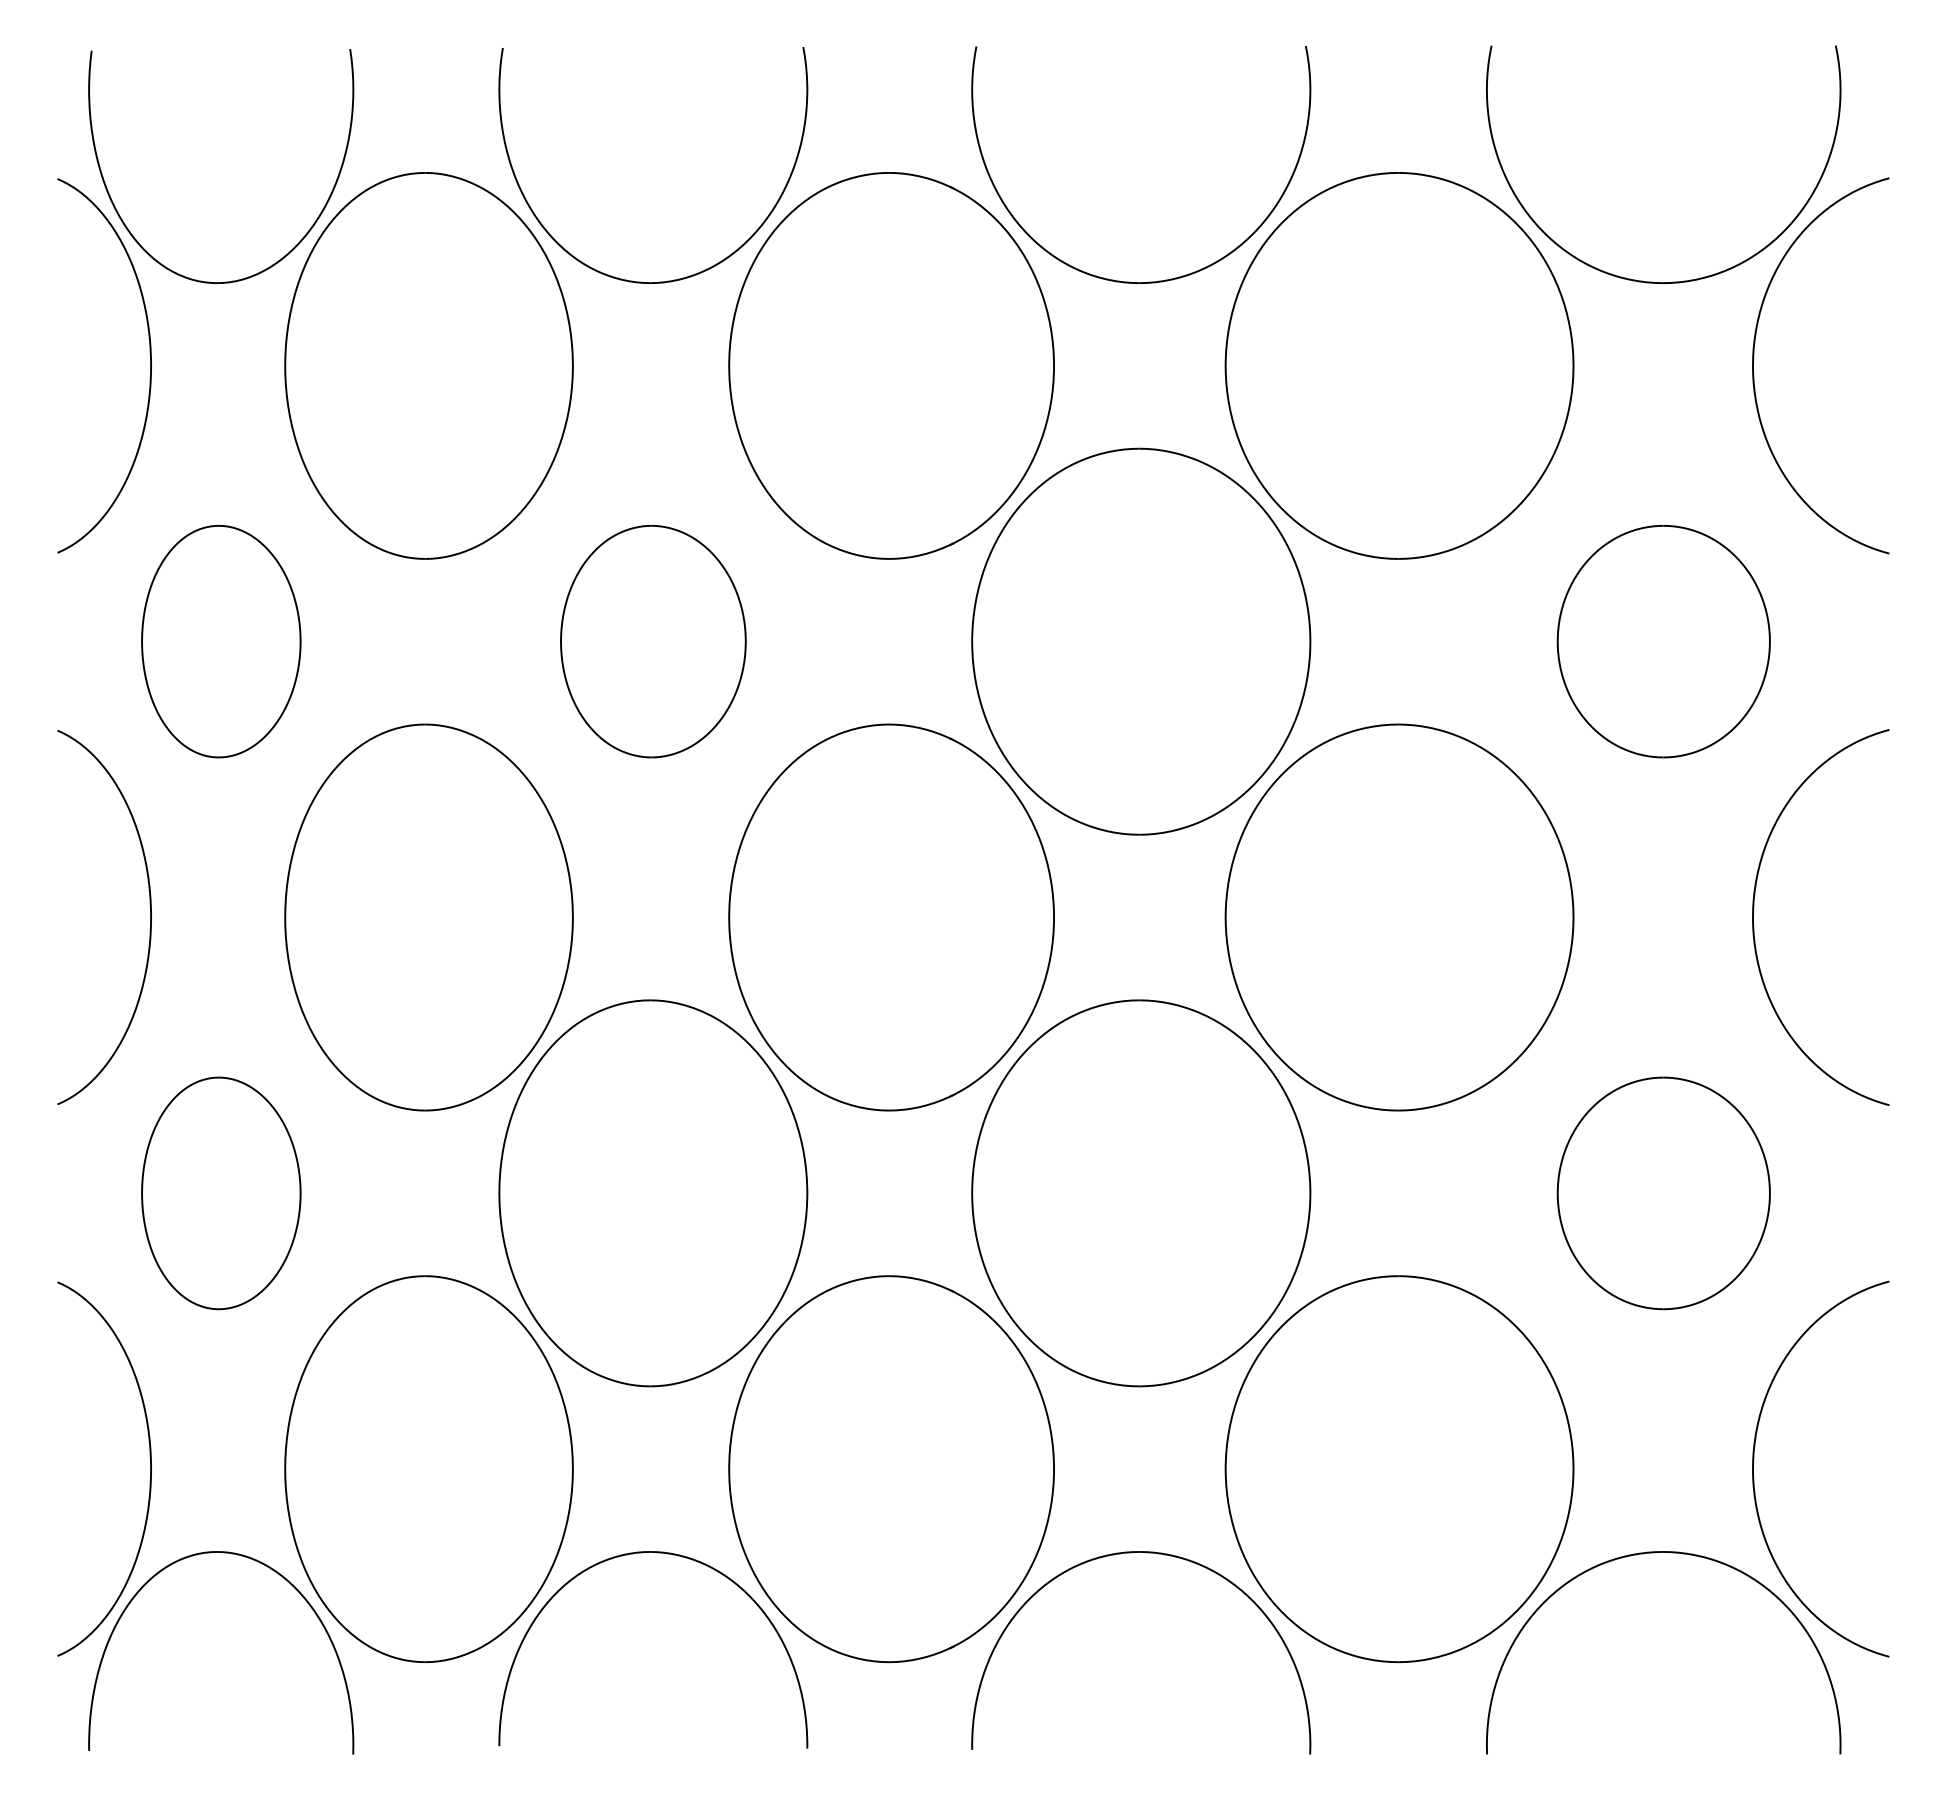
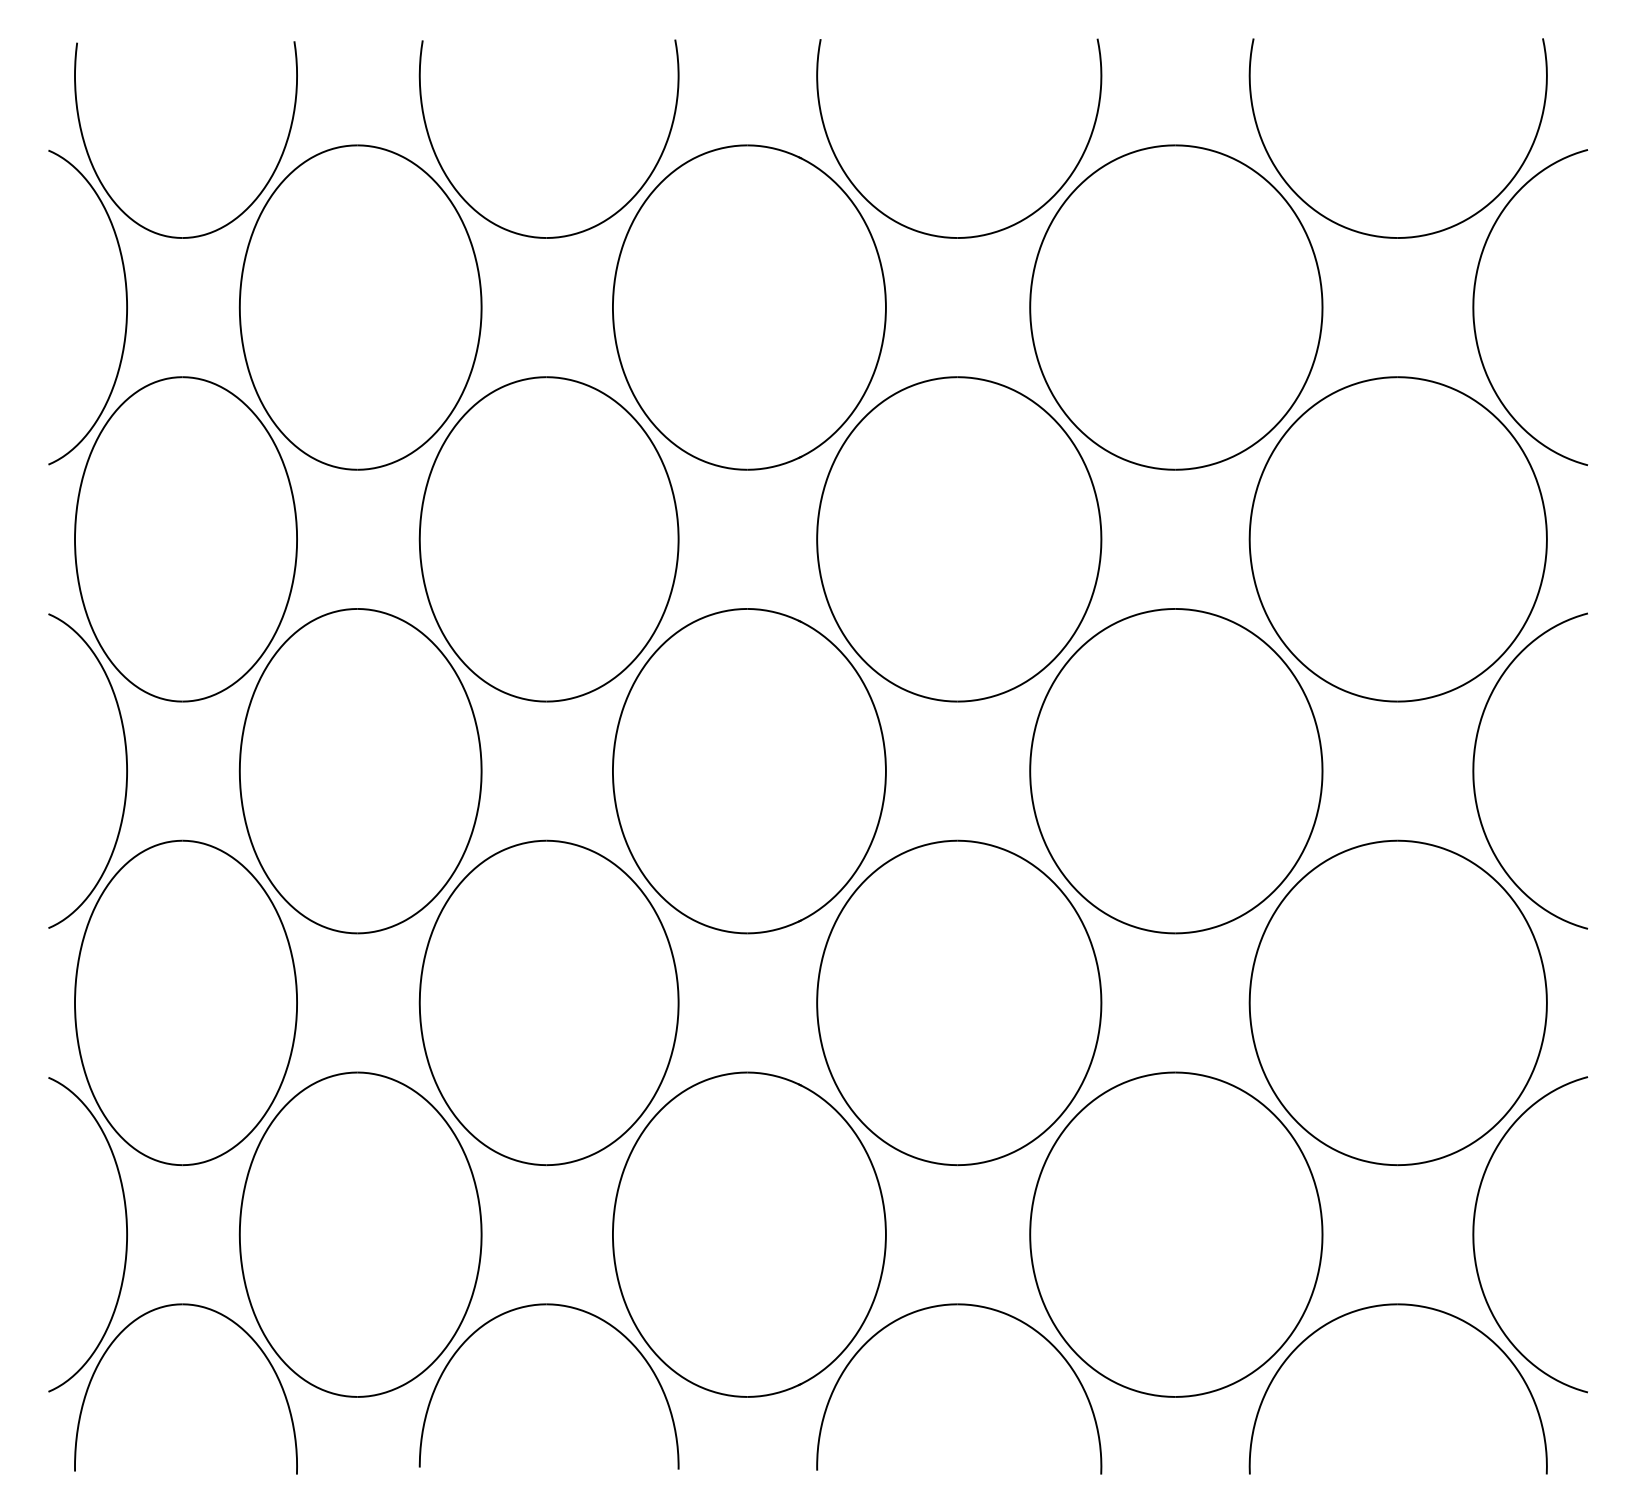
part: (221, 641) -> (186, 539), size x1.67
part: (653, 641) -> (549, 539), size x1.67
part: (1663, 641) -> (1398, 539), size x1.67
part: (221, 1193) -> (186, 1003), size x1.67
part: (1663, 1193) -> (1398, 1003), size x1.67

